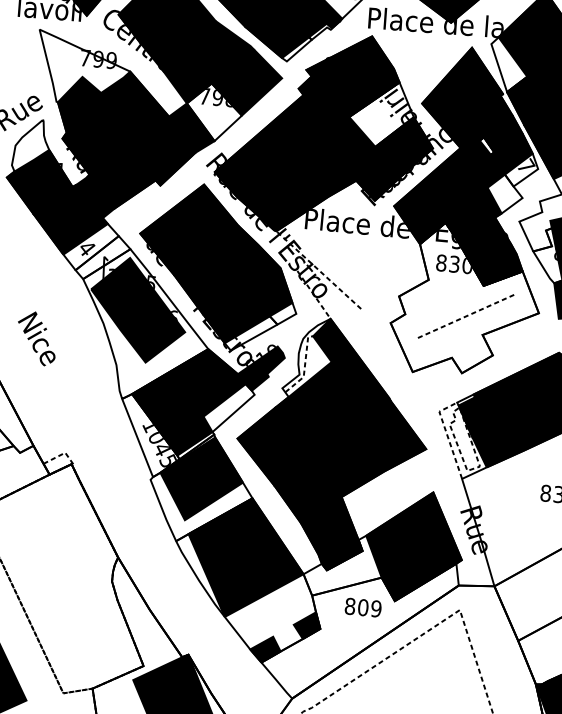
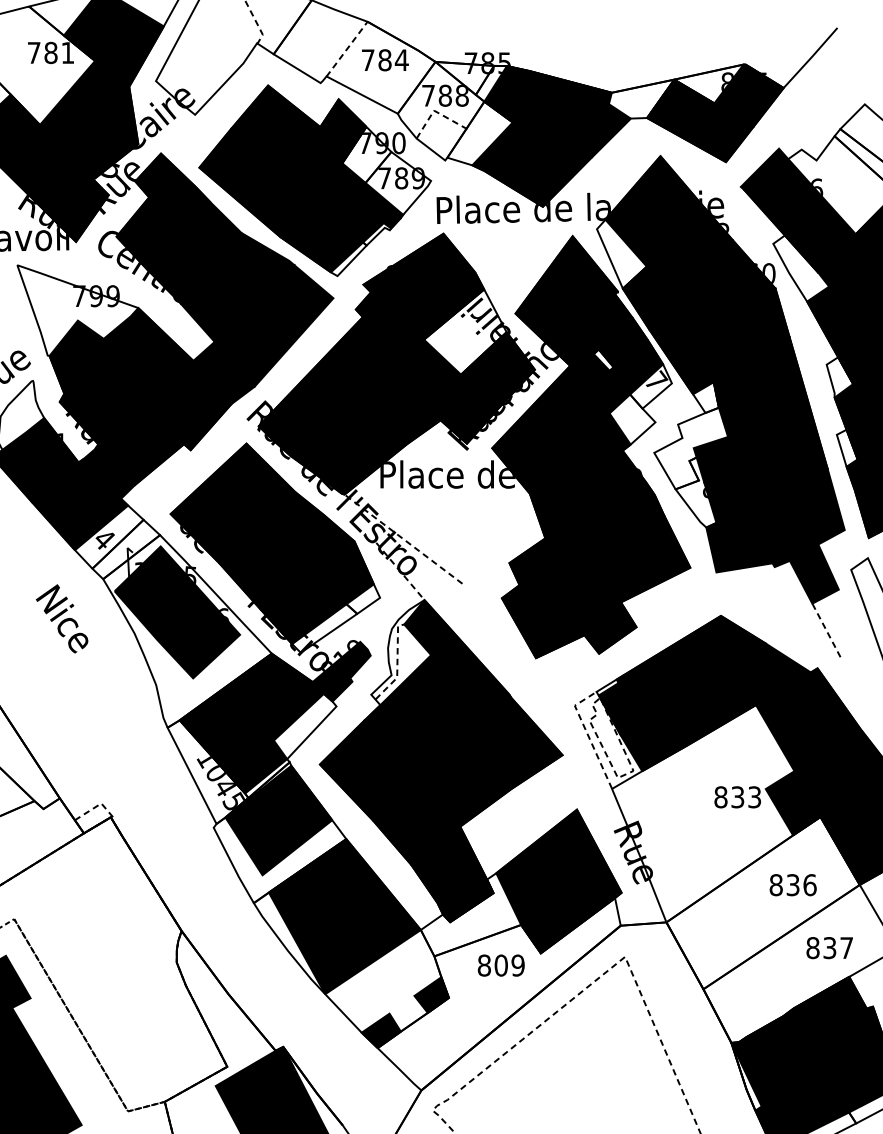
fill: (214, 111) -> (250, 349), added
fill: (465, 300) -> (595, 560), added
text: (36, 338) -> (61, 618), moved

